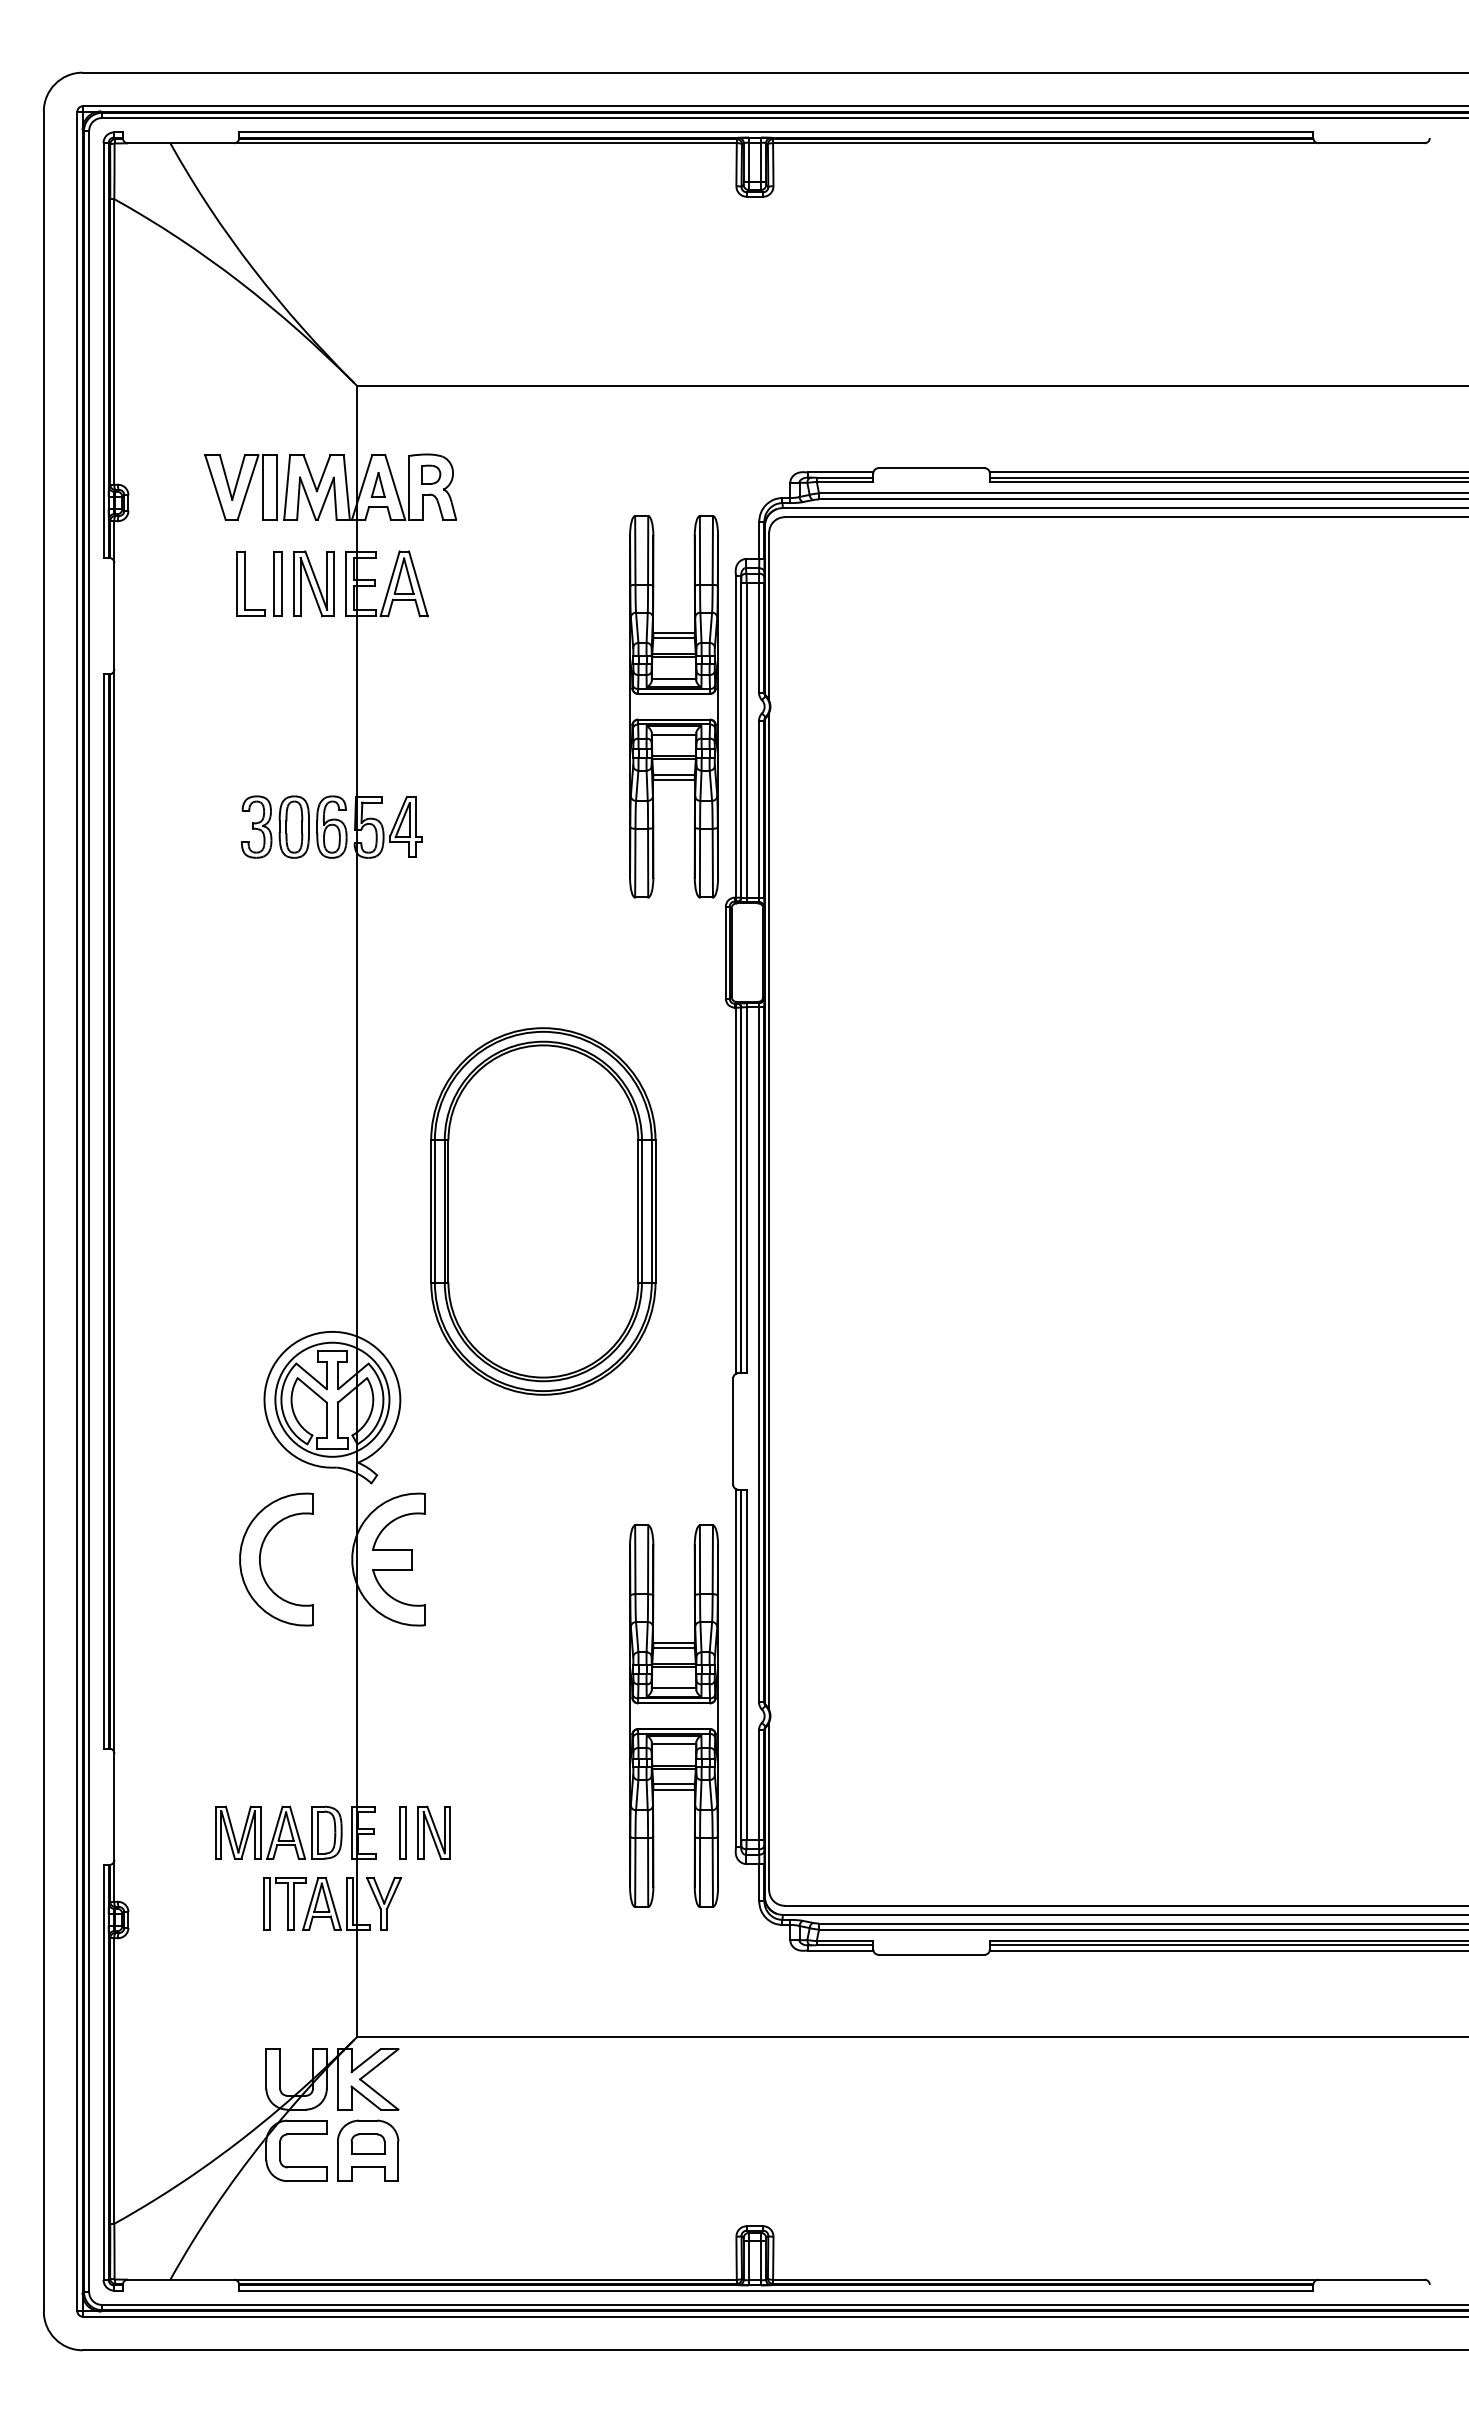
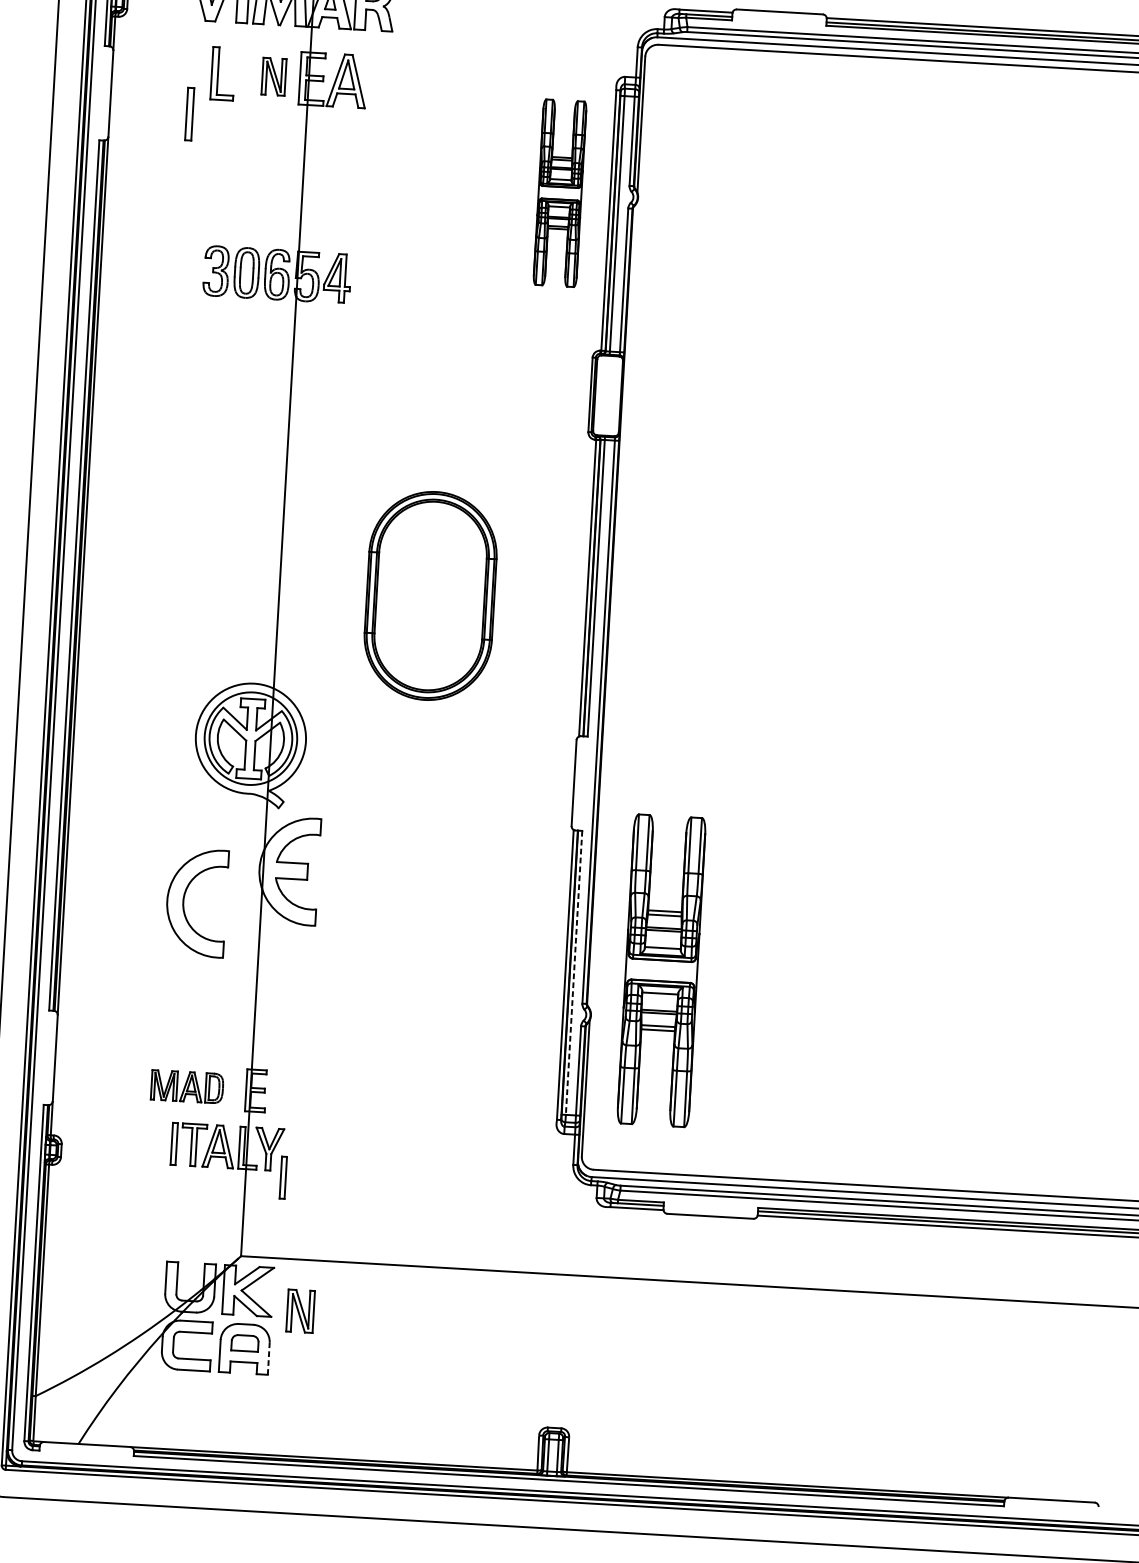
part: (277, 583) -> (189, 113), moved
part: (313, 583) -> (273, 76), size x0.7
part: (673, 706) -> (559, 192), size x0.6
part: (543, 1211) -> (430, 596), size x0.7
line: (769, 1211) -> (613, 606), removed
part: (261, 1554) -> (184, 898), moved
line: (746, 1665) -> (573, 973), solid -> dashed
part: (673, 1715) -> (661, 970), moved
part: (278, 1832) -> (187, 1086), size x0.7
part: (402, 1832) -> (282, 1177), moved
part: (433, 1832) -> (300, 1311), moved
line: (398, 2161) -> (268, 1358), solid -> dashed

